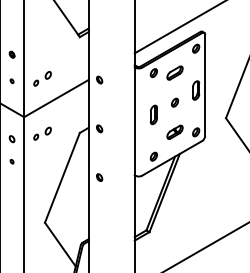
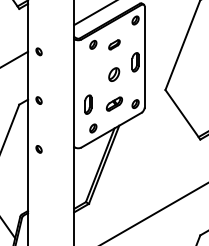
part: (174, 72) -> (113, 44), size x0.7
part: (175, 102) -> (114, 74), size x1.6
part: (153, 114) -> (87, 104), moved

